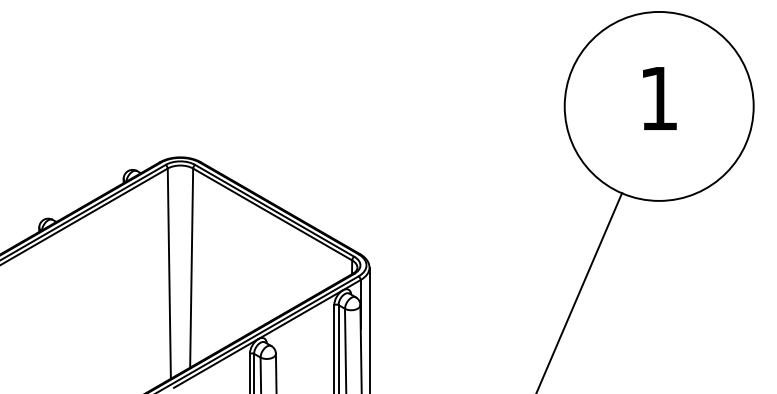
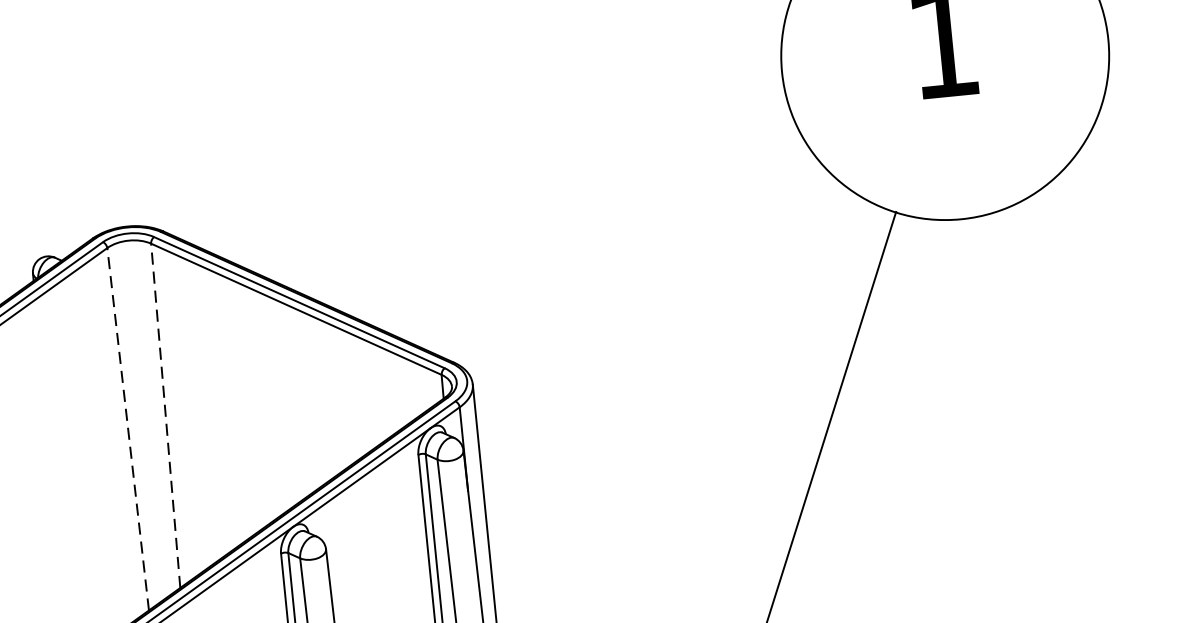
line: (191, 268) -> (165, 416), solid -> dashed
line: (169, 273) -> (128, 428), solid -> dashed

